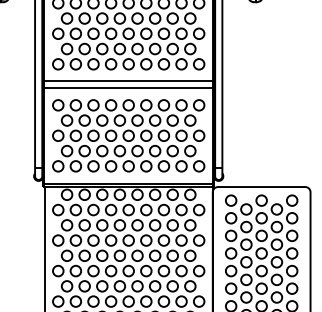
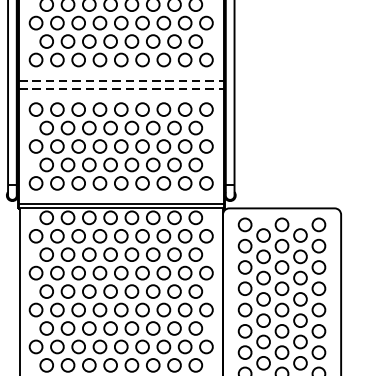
line: (128, 81) -> (121, 80), solid -> dashed
line: (128, 88) -> (121, 89), solid -> dashed

